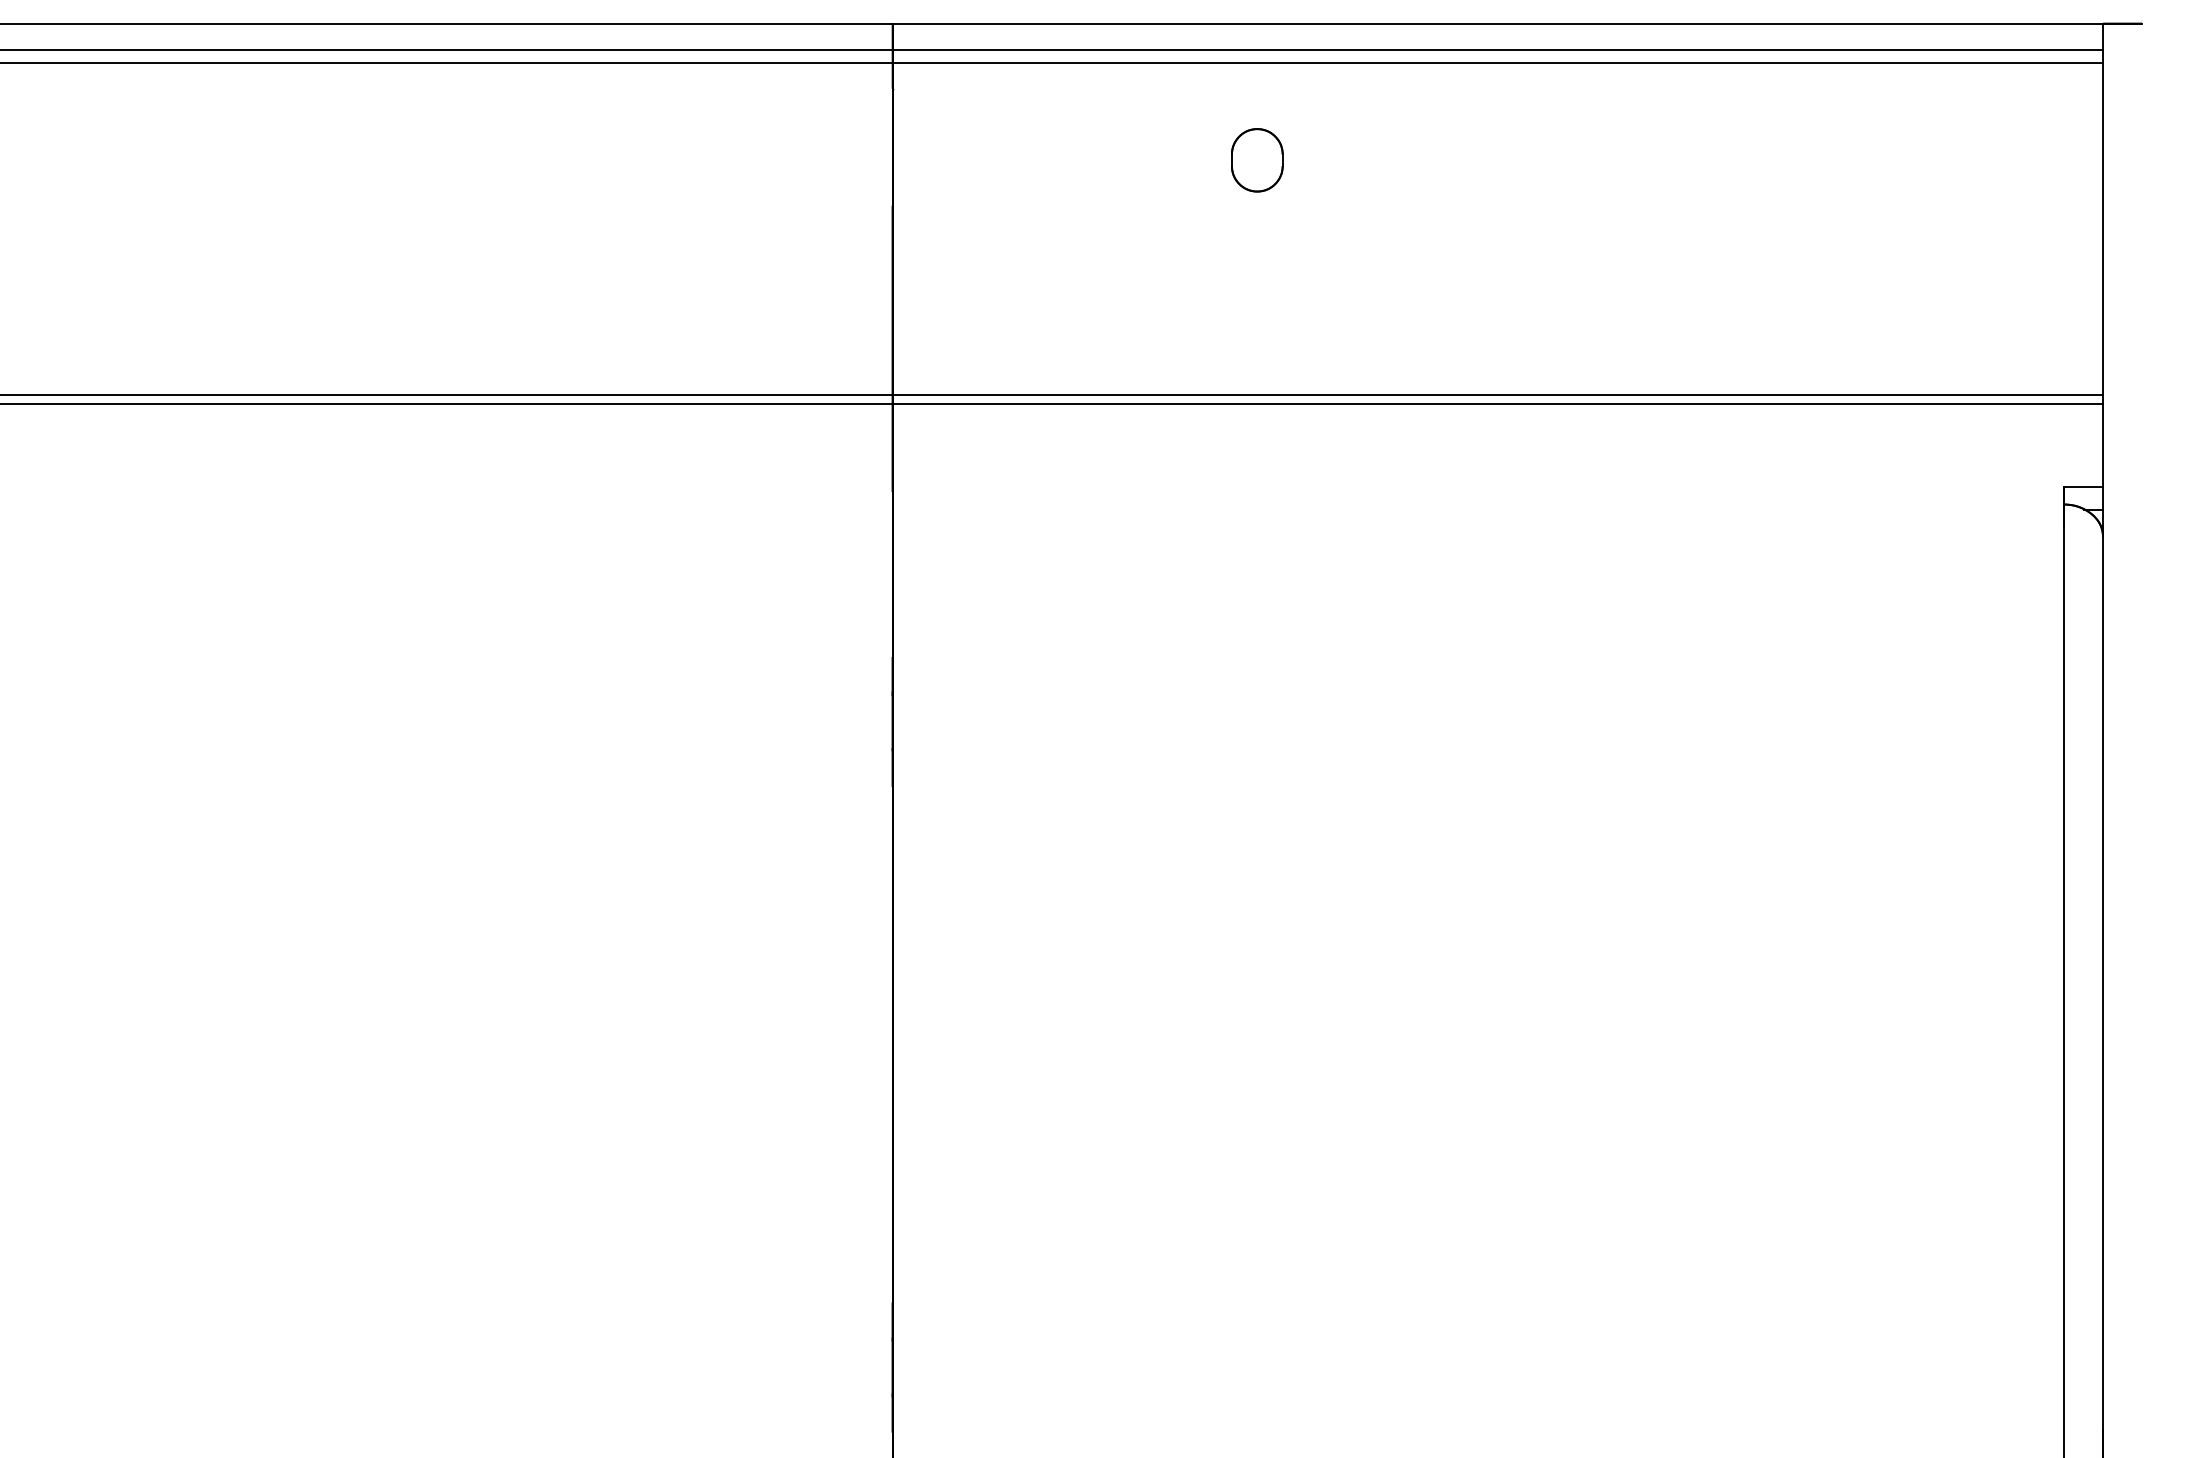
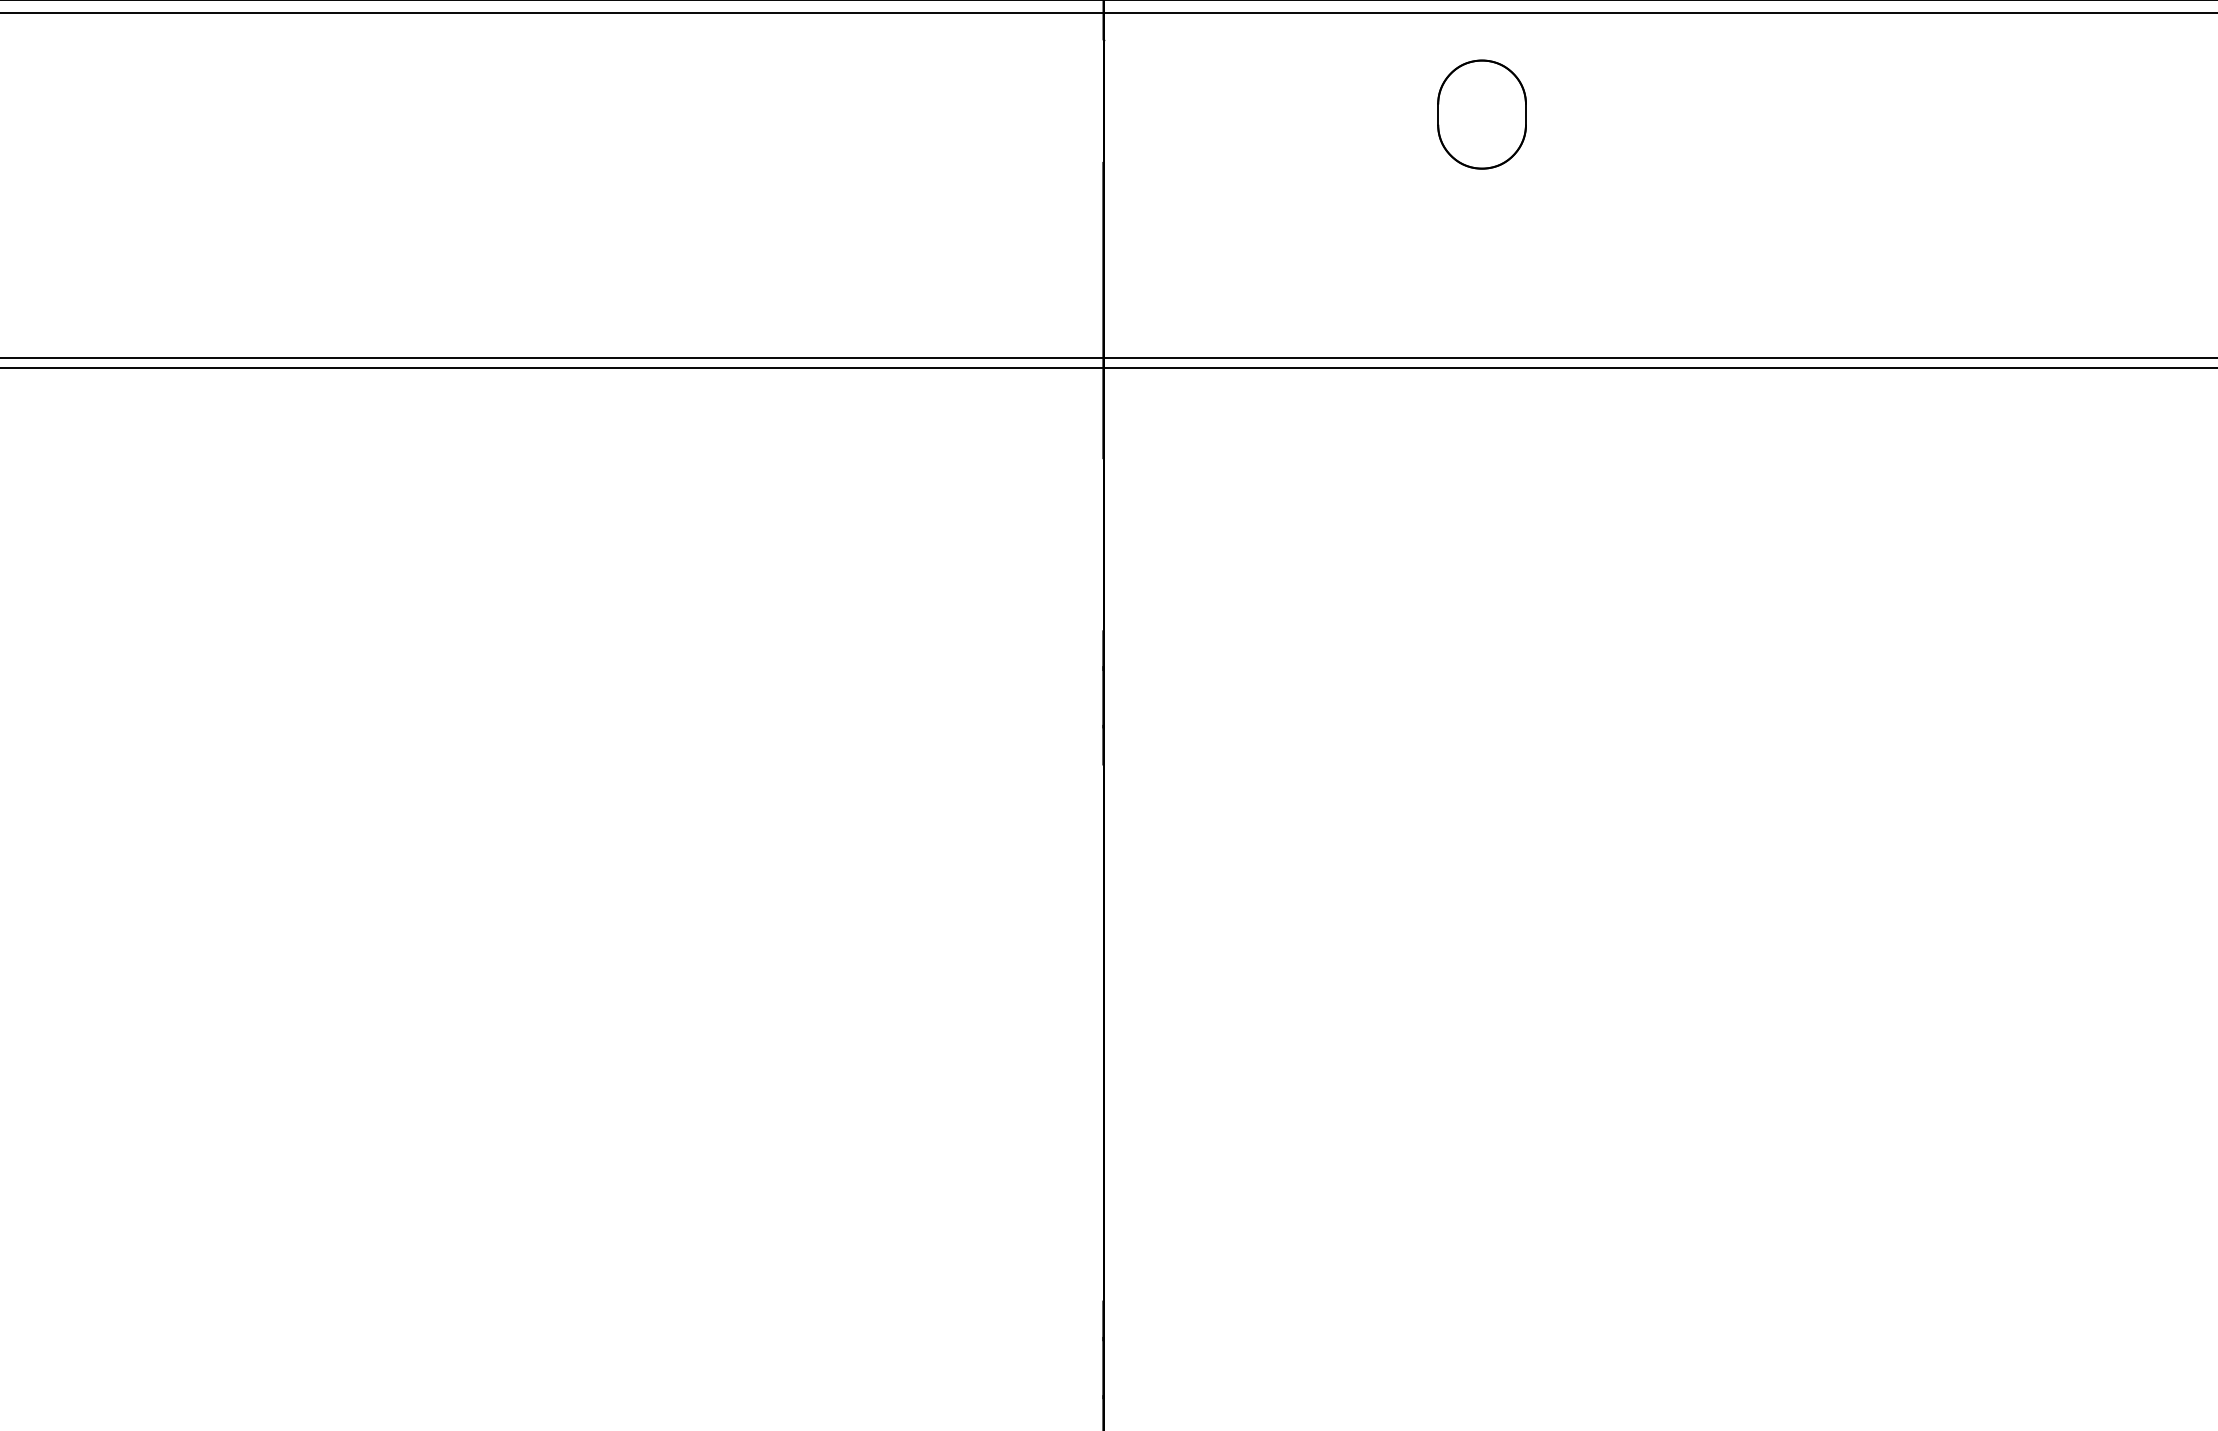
part: (1257, 160) -> (1482, 114), size x1.67

